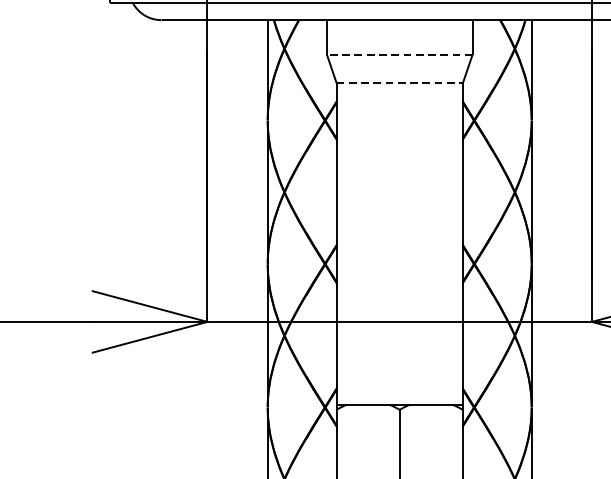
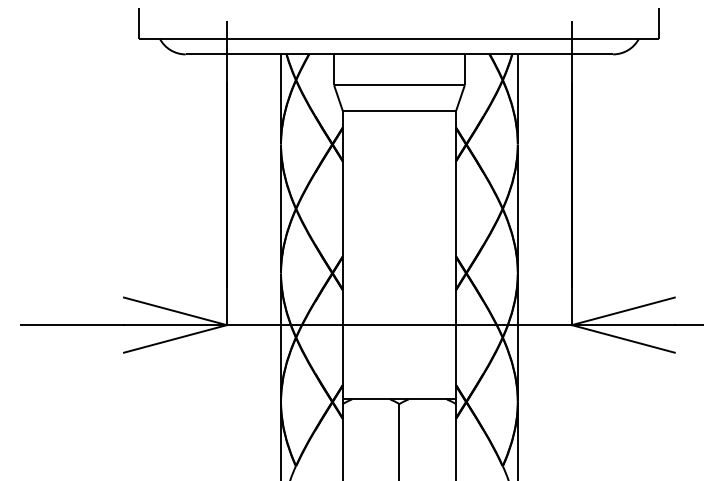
line: (398, 54) -> (398, 85), dashed -> solid
line: (399, 83) -> (399, 111), dashed -> solid

